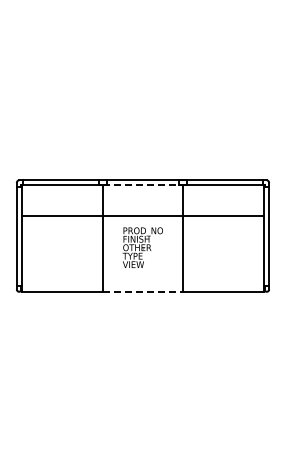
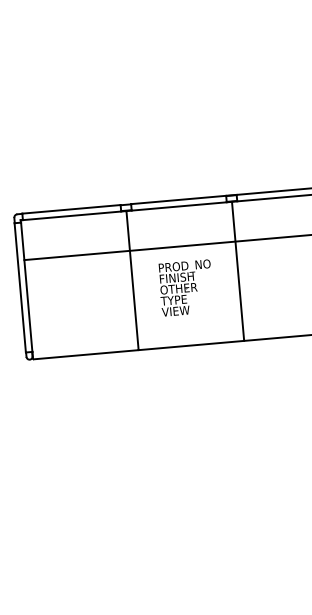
line: (143, 185) -> (179, 206), dashed -> solid
line: (143, 291) -> (192, 345), dashed -> solid

